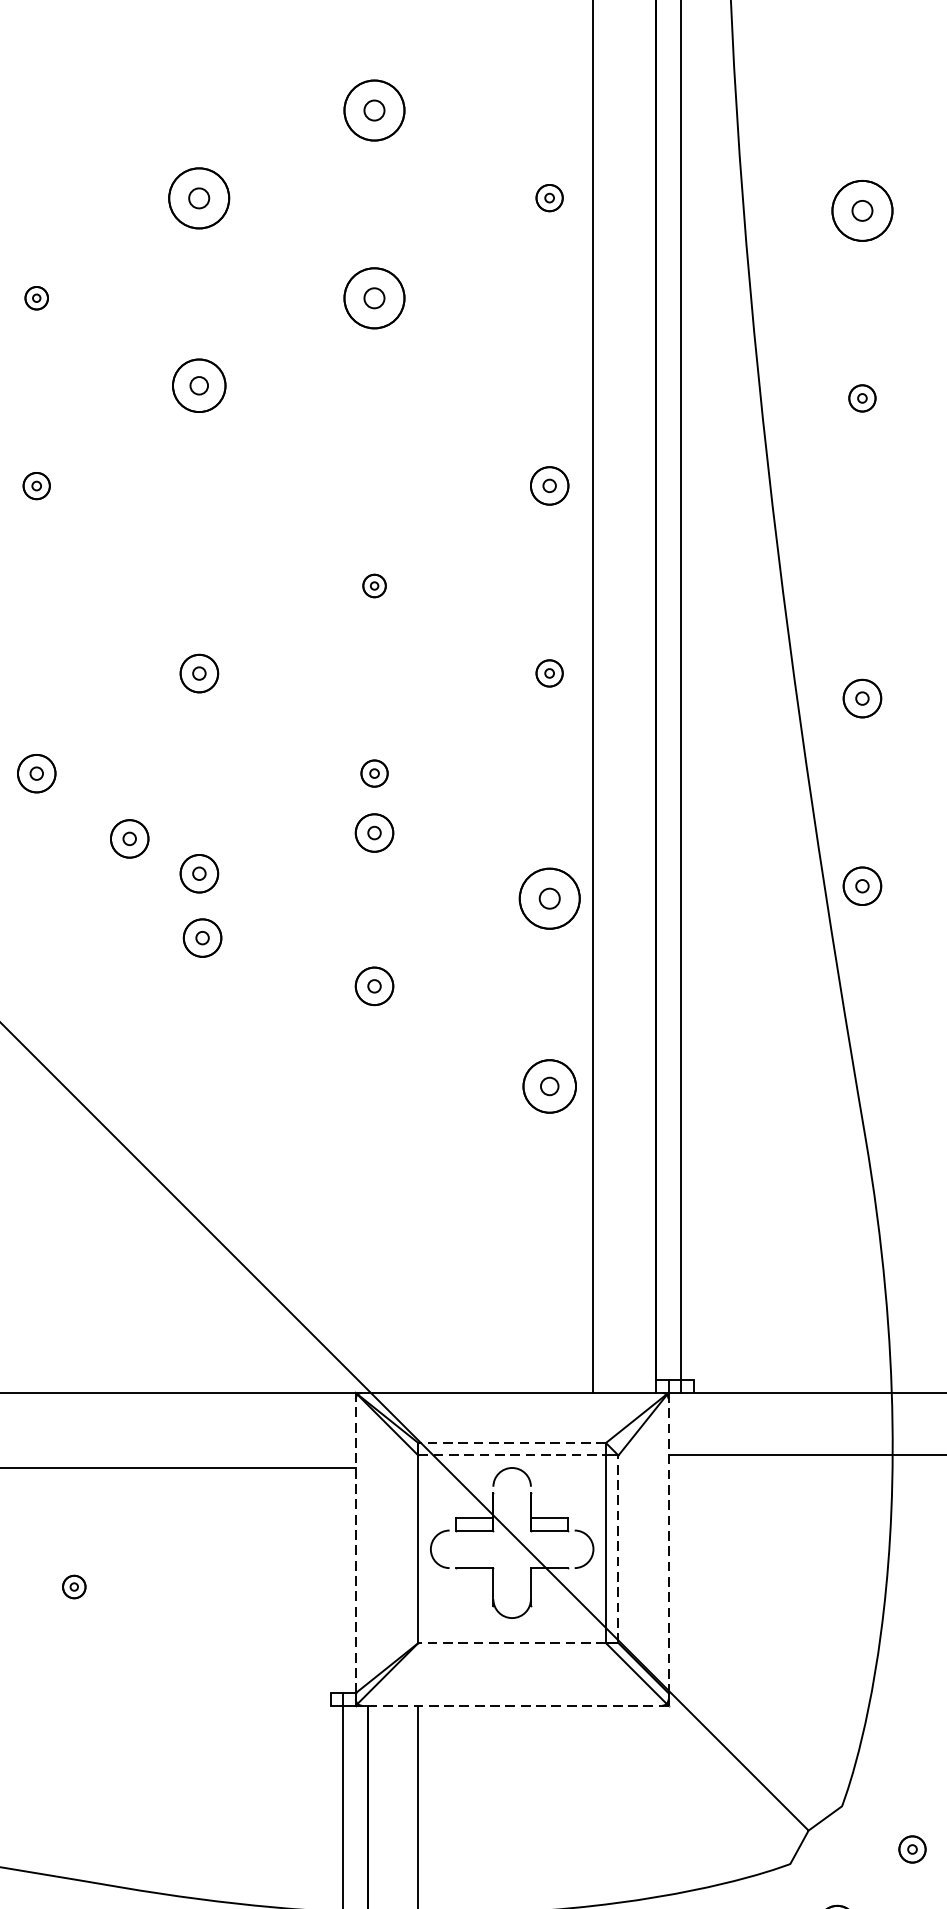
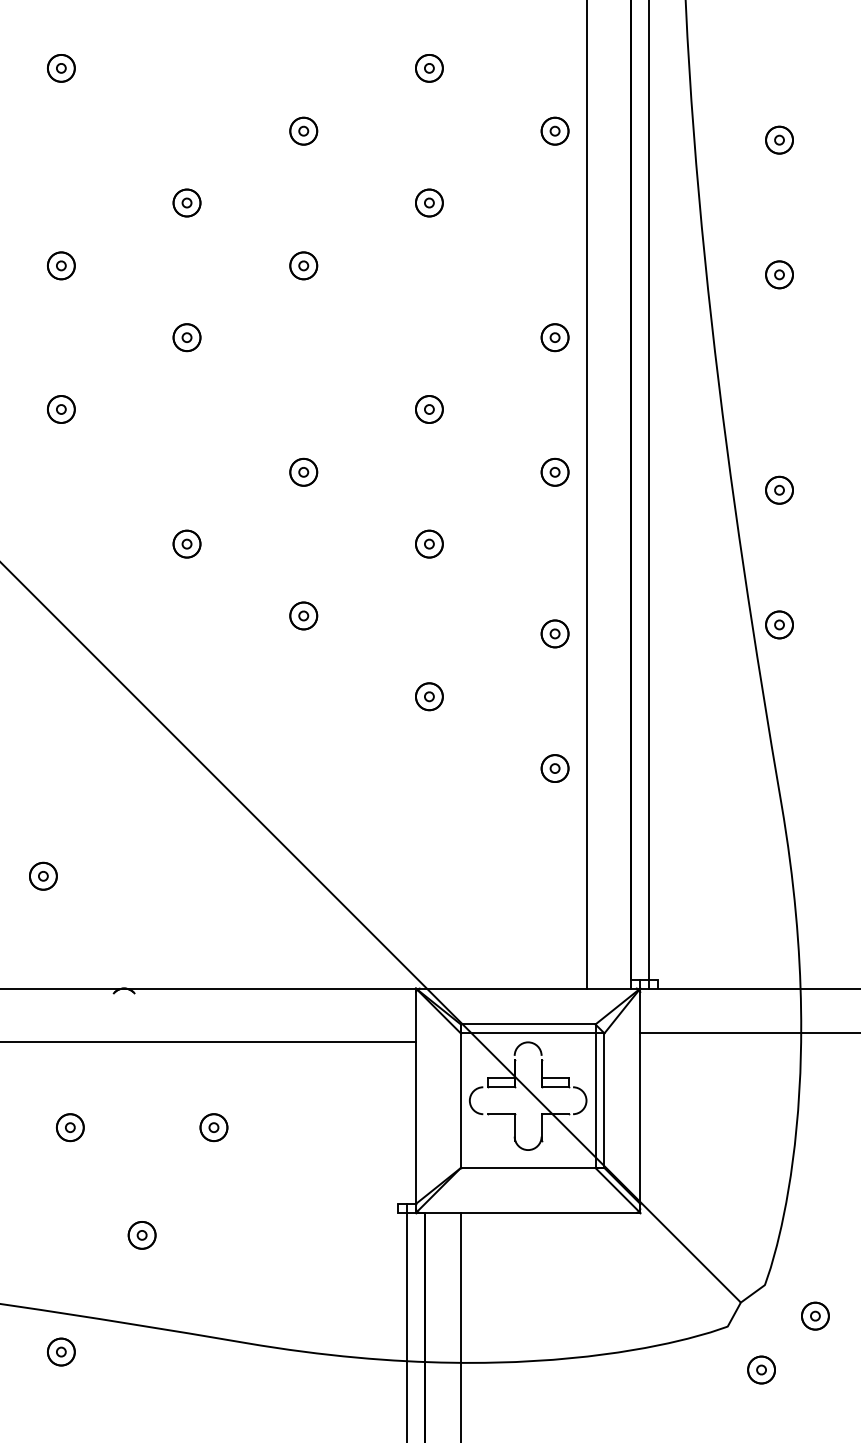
part: (374, 110) -> (429, 68), size x0.62
part: (199, 197) -> (303, 130), size x0.62
part: (548, 197) -> (554, 130), size x1.43
part: (862, 209) -> (779, 139), size x0.62
part: (36, 297) -> (186, 202), size x1.67
part: (374, 297) -> (429, 202), size x0.62
part: (199, 385) -> (303, 265), size x0.71
part: (862, 397) -> (779, 274), size x1.43
part: (36, 485) -> (186, 337), size x1.43
part: (374, 586) -> (429, 409), size x1.67
part: (548, 672) -> (554, 471), size x1.43
part: (374, 772) -> (429, 543), size x1.43
part: (374, 832) -> (429, 586), removed
part: (129, 838) -> (253, 590), removed
part: (548, 898) -> (554, 633), size x0.62
part: (201, 937) -> (305, 661), removed
part: (548, 1086) -> (554, 768), size x0.71
line: (511, 1443) -> (527, 1024), dashed -> solid
line: (512, 1455) -> (528, 1033), dashed -> solid
line: (355, 1543) -> (415, 1096), dashed -> solid
line: (668, 1543) -> (640, 1096), dashed -> solid
line: (618, 1548) -> (604, 1100), dashed -> solid
part: (73, 1586) -> (213, 1127), size x1.67
line: (511, 1643) -> (527, 1168), dashed -> solid
line: (511, 1705) -> (527, 1212), dashed -> solid
part: (912, 1848) -> (815, 1315), size x1.43

